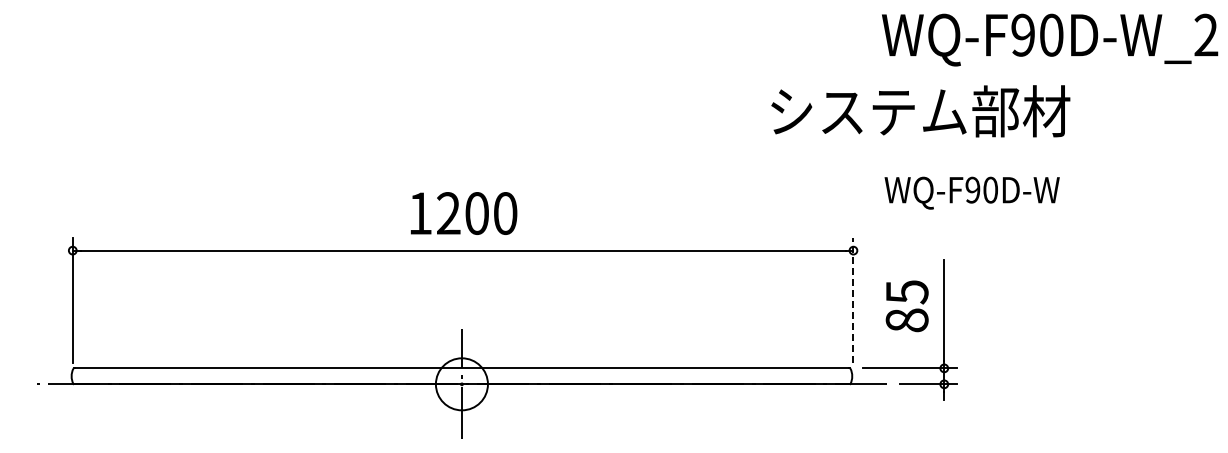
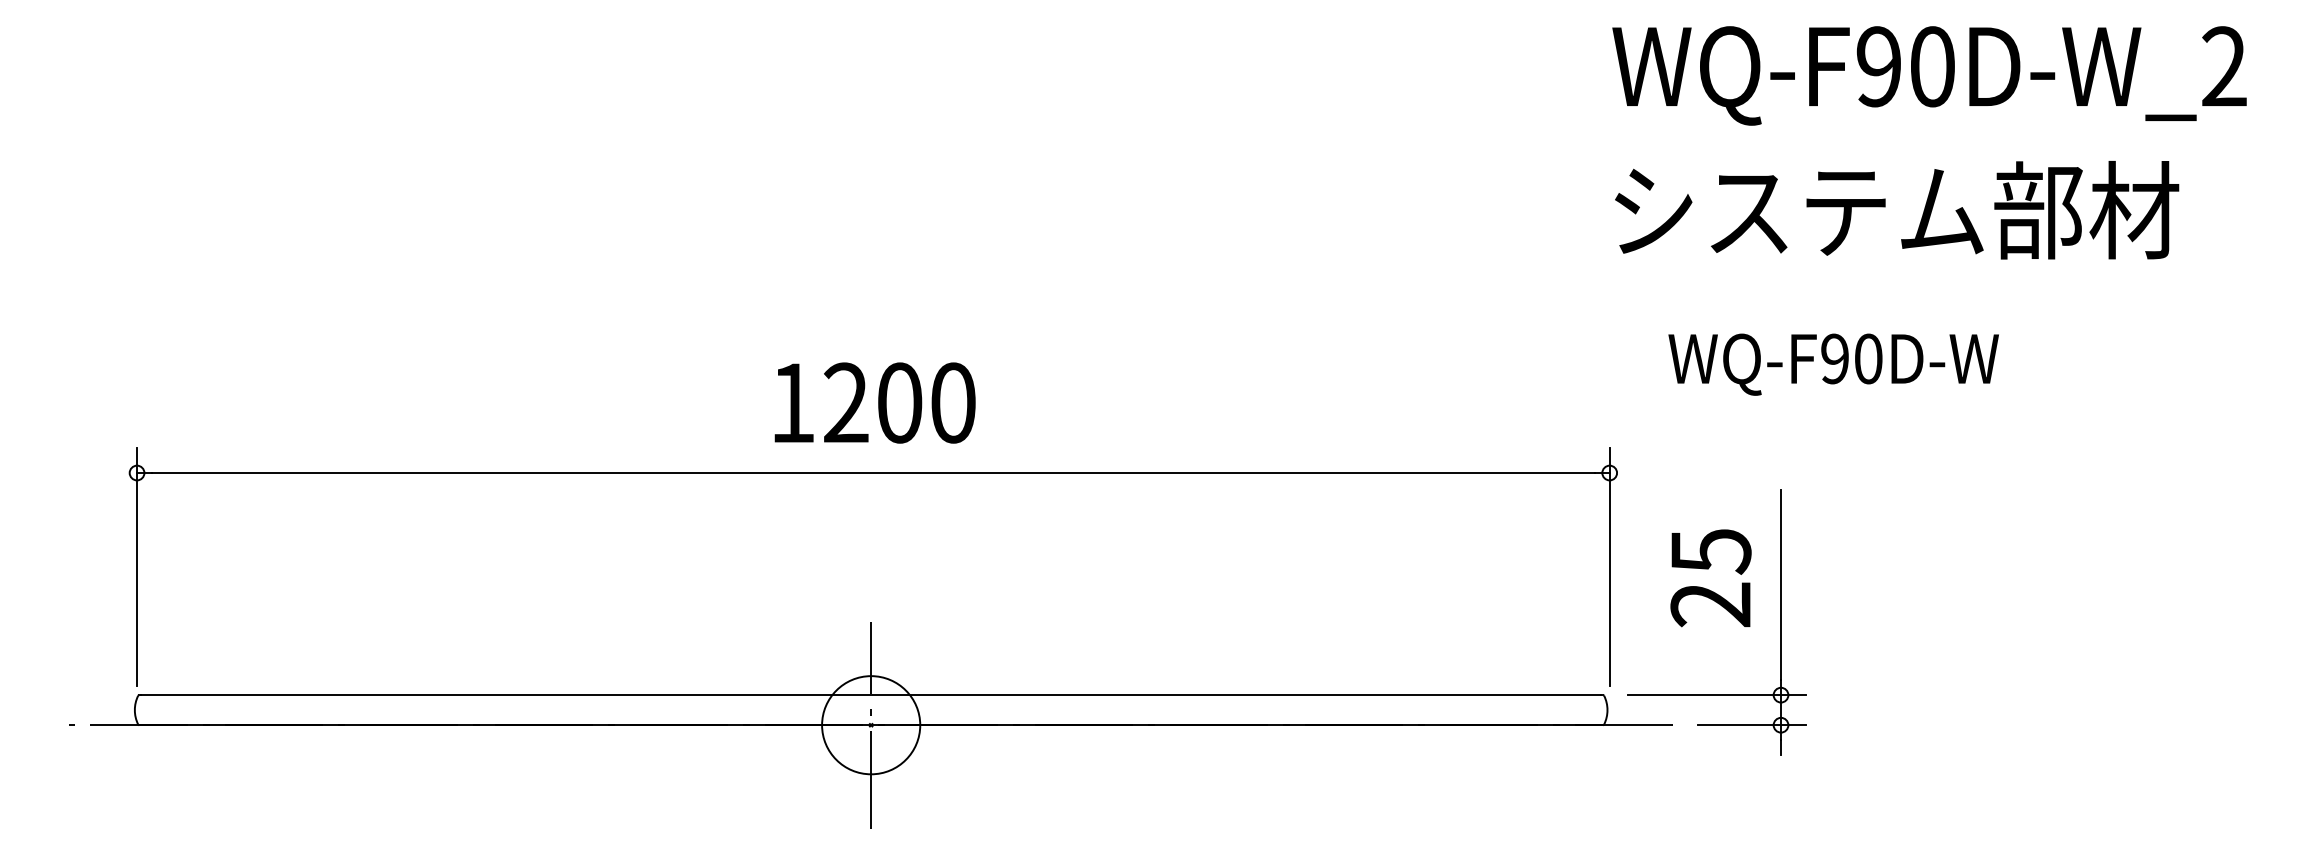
text: (1050, 39) -> (1930, 74), moved
text: (920, 111) -> (1896, 210), moved
line: (853, 300) -> (1609, 567), dashed -> solid
text: (906, 320) -> (1709, 604), 85 -> 25

